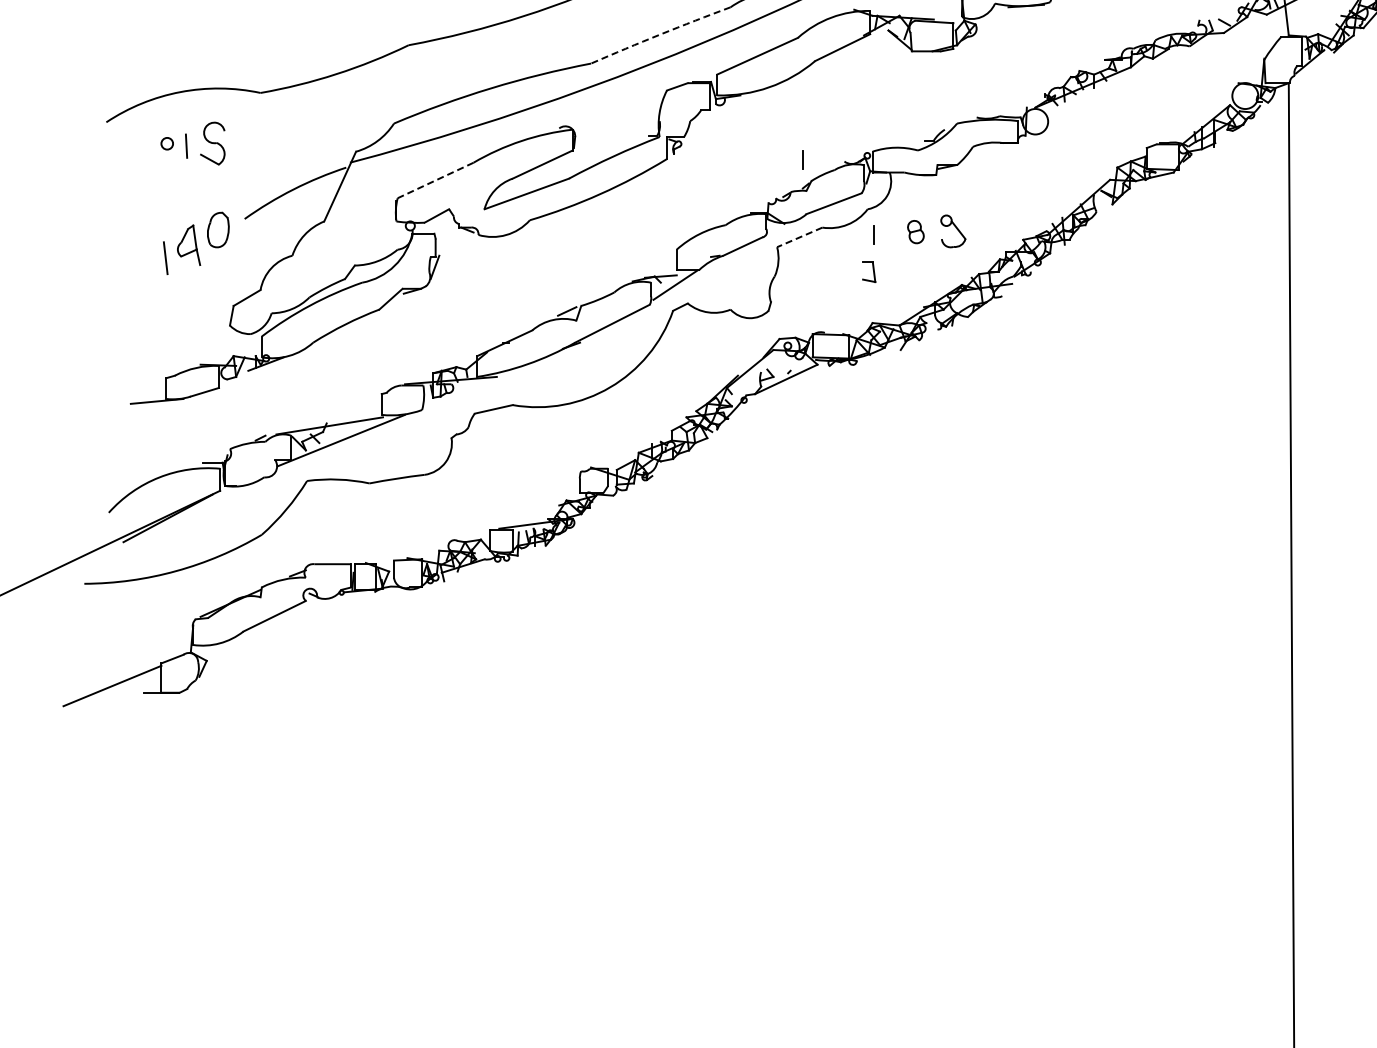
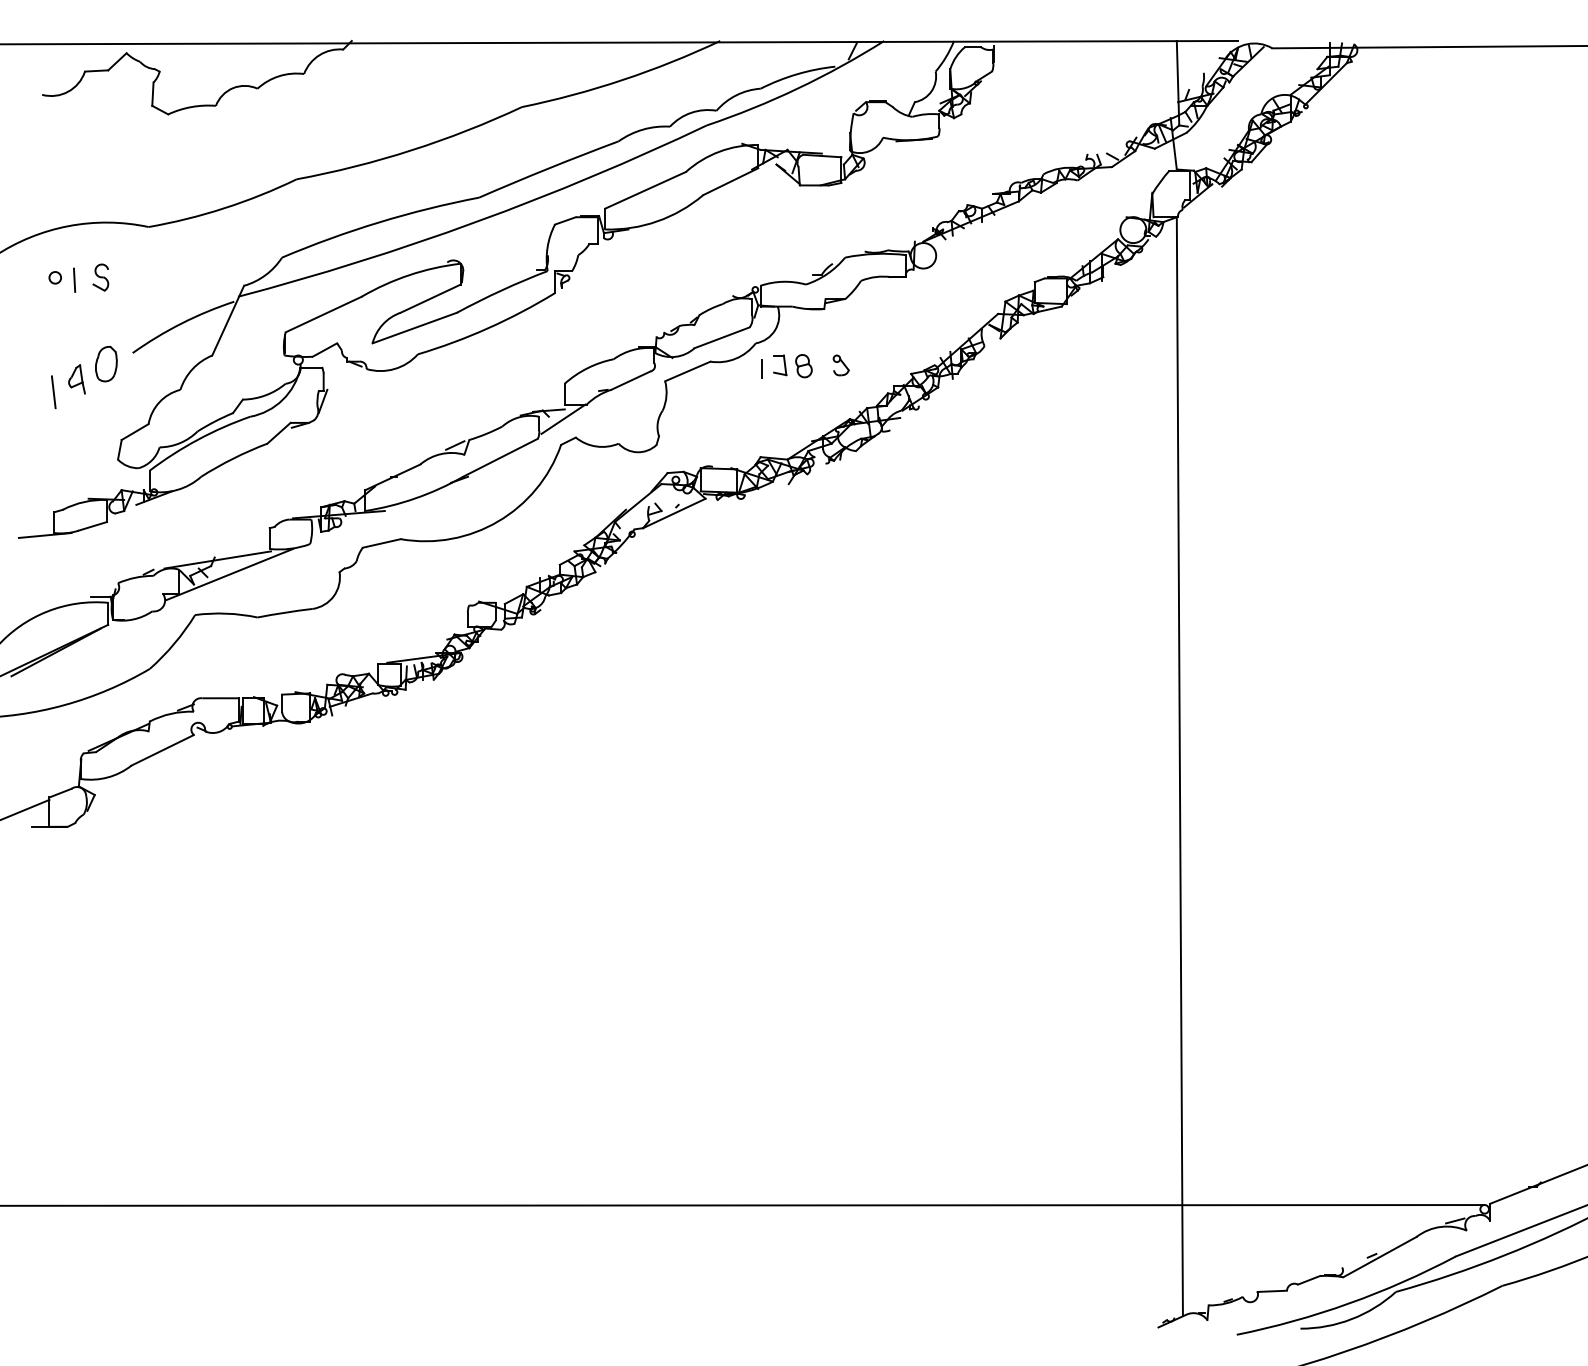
arc: (660, 34) -> (548, 168), dashed -> solid
part: (212, 143) -> (100, 277), size x0.62
line: (802, 159) -> (690, 293), removed
line: (435, 180) -> (323, 314), dashed -> solid
part: (952, 231) -> (840, 365), size x0.62
line: (799, 237) -> (687, 371), dashed -> solid
part: (188, 245) -> (76, 379), size x0.71
part: (869, 272) -> (780, 365), moved

